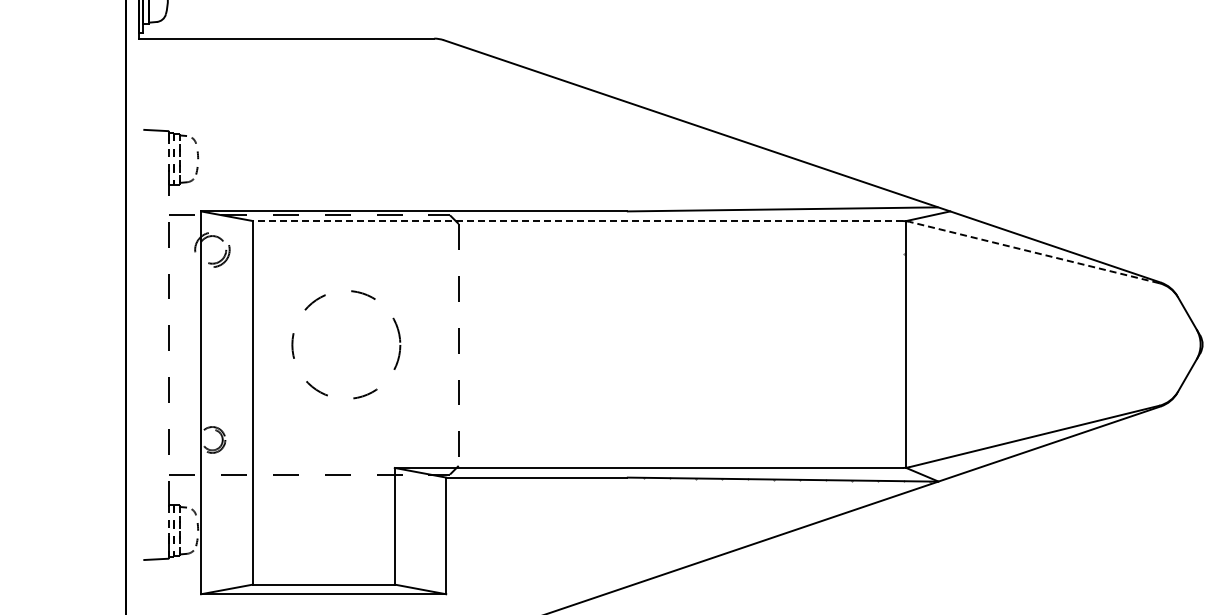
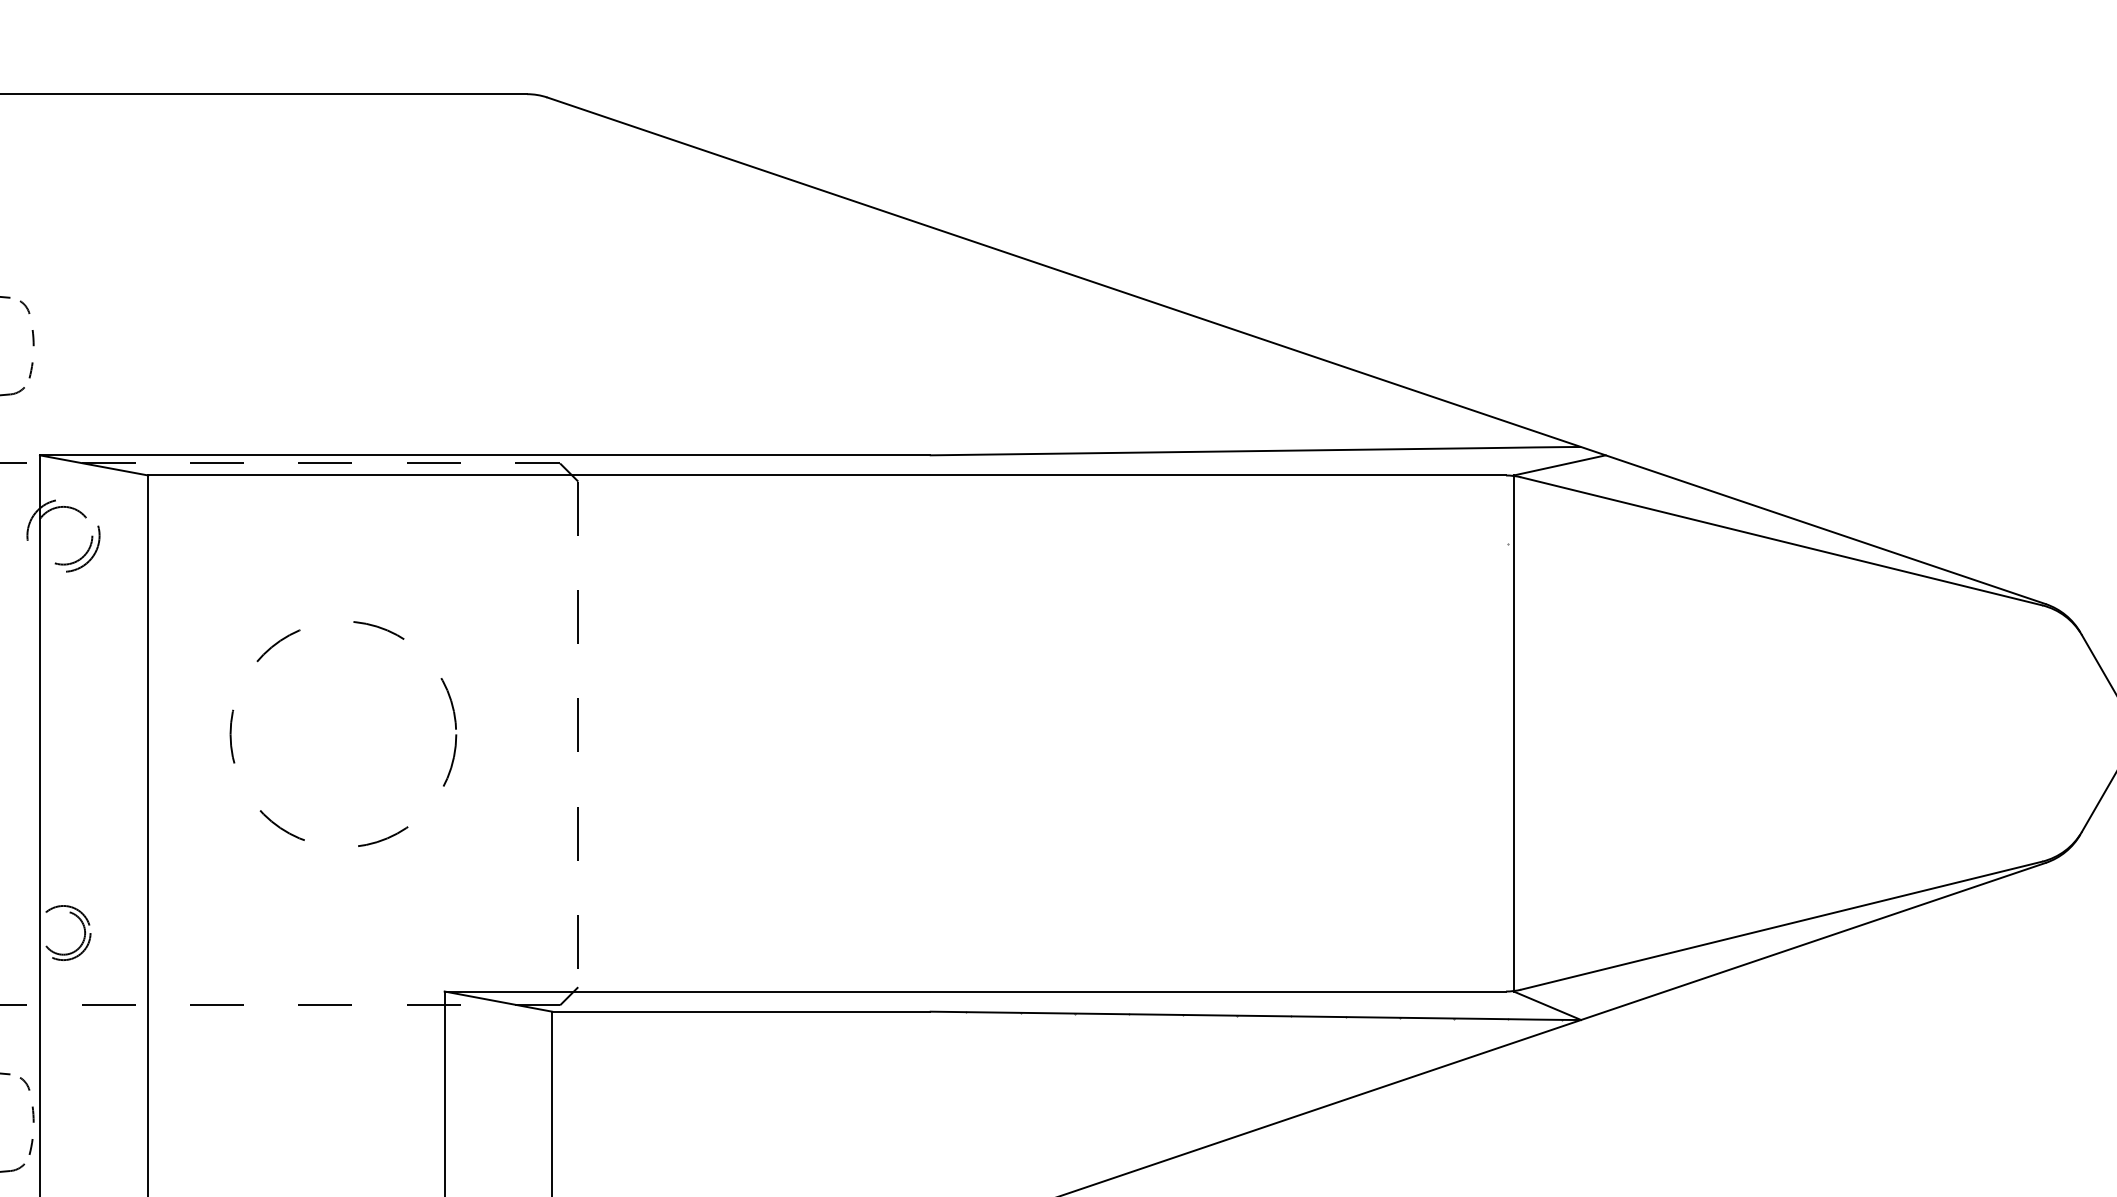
line: (577, 221) -> (826, 476), dashed -> solid
line: (1034, 252) -> (1781, 541), dashed -> solid

